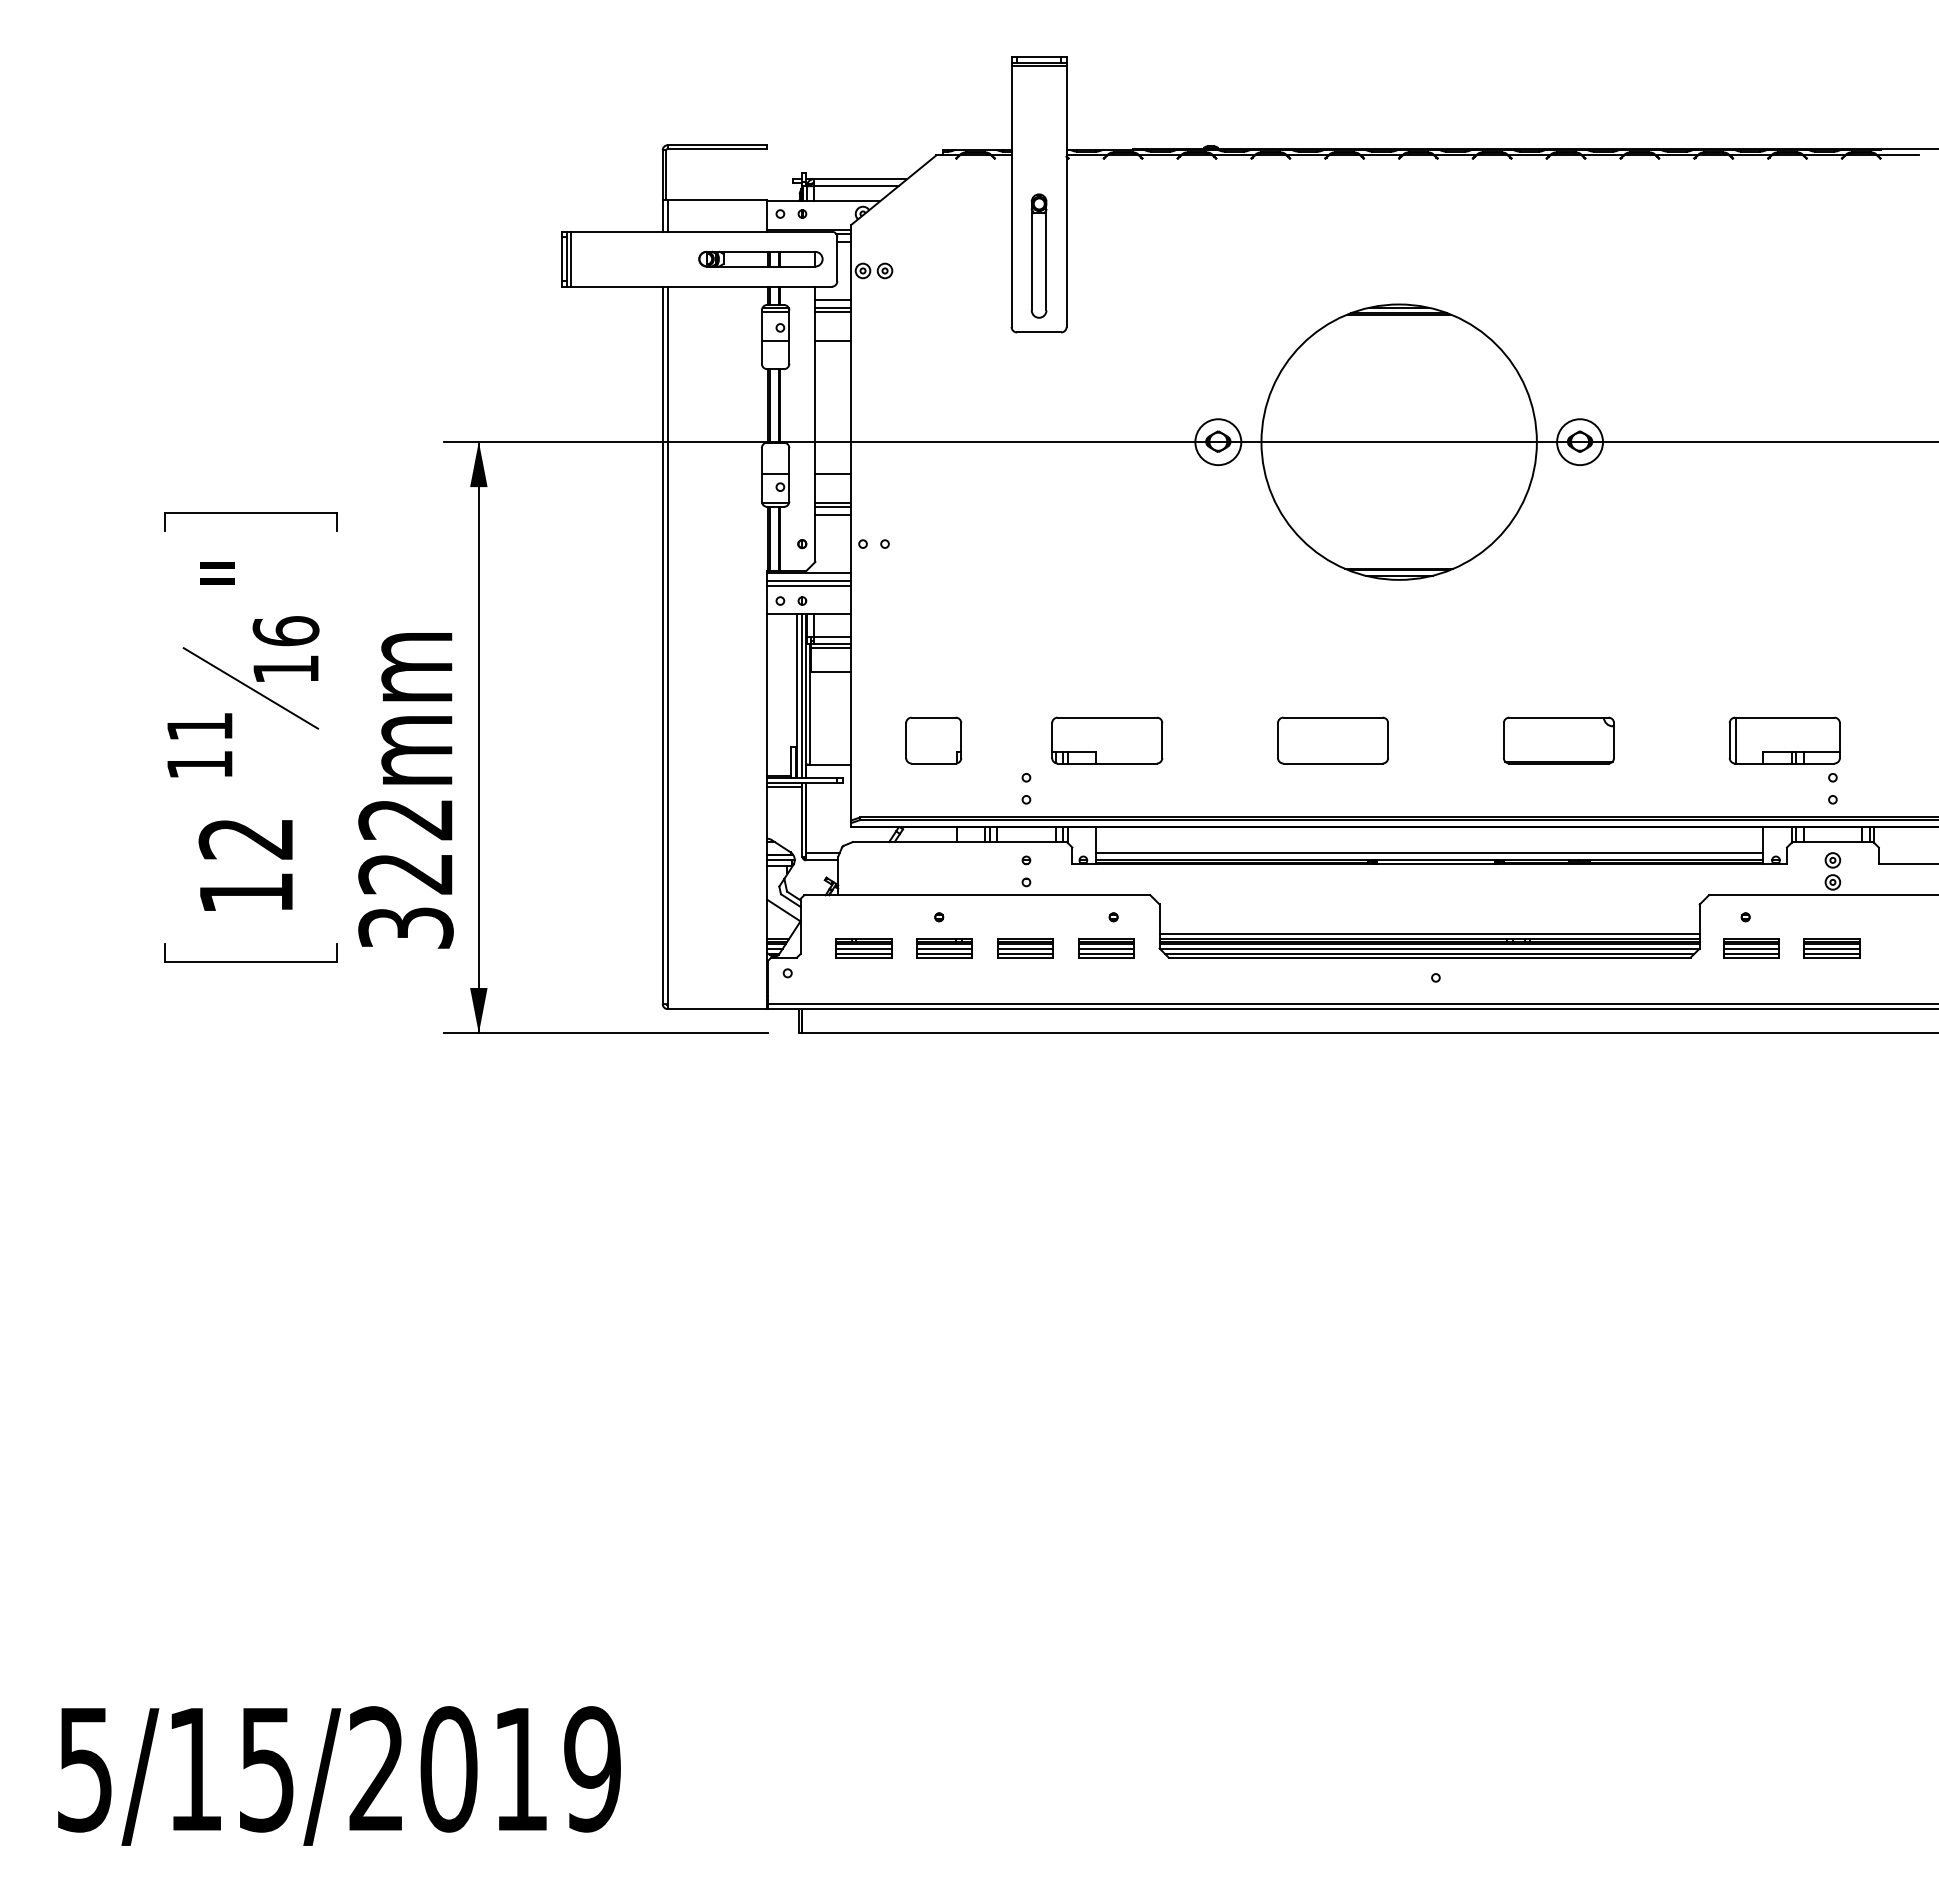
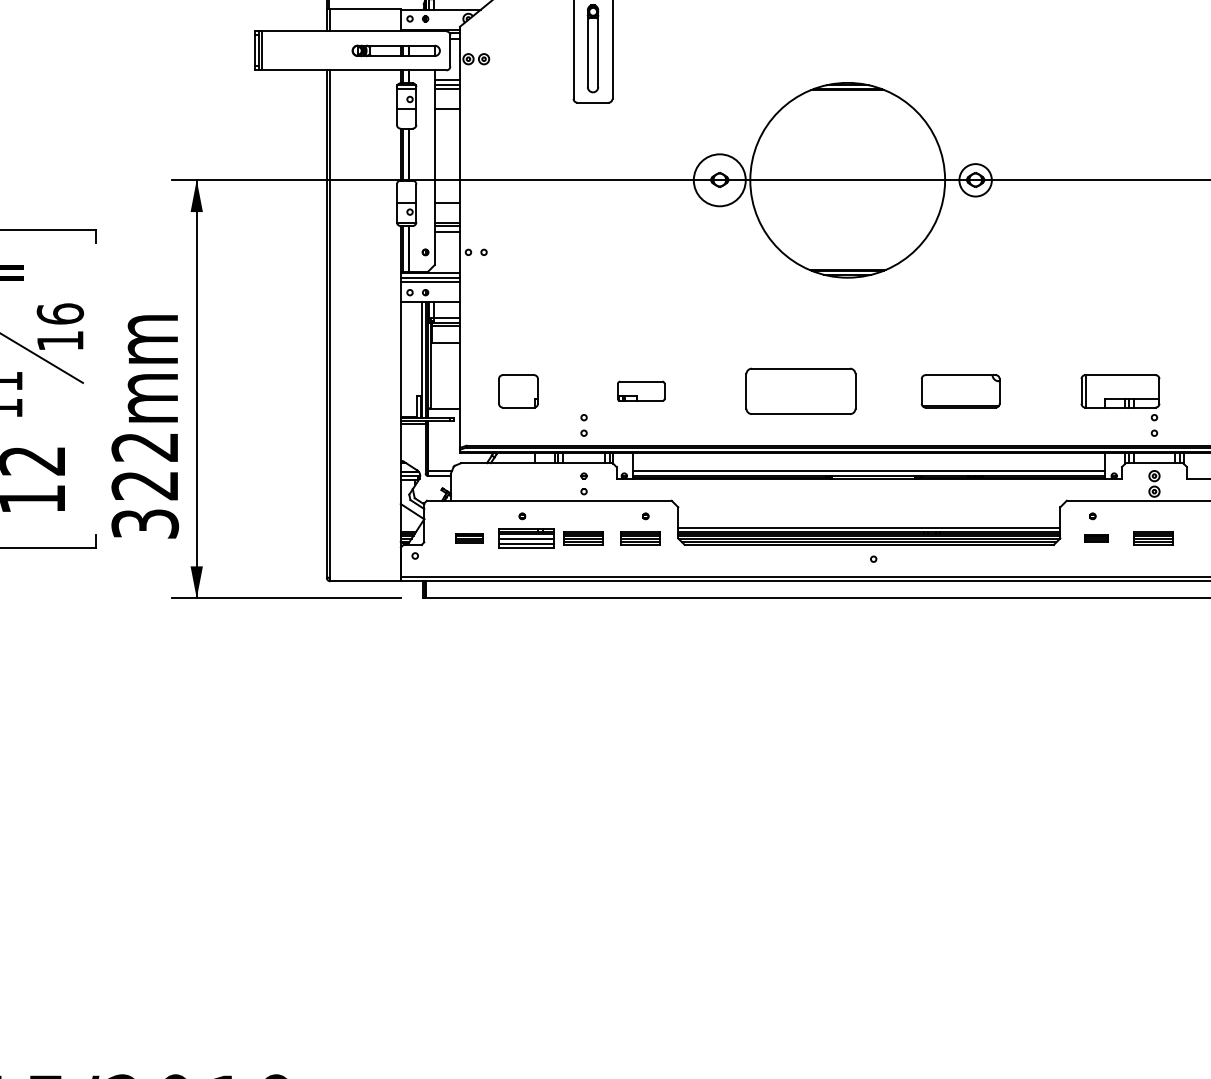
circle: (1218, 442) -> (719, 180), size x1.6
part: (1107, 740) -> (641, 391), size x0.6
part: (1332, 740) -> (800, 391), size x1.4
part: (863, 948) -> (468, 538), size x0.7
part: (944, 948) -> (526, 538), size x1.4
part: (1751, 948) -> (1096, 538), size x0.6

